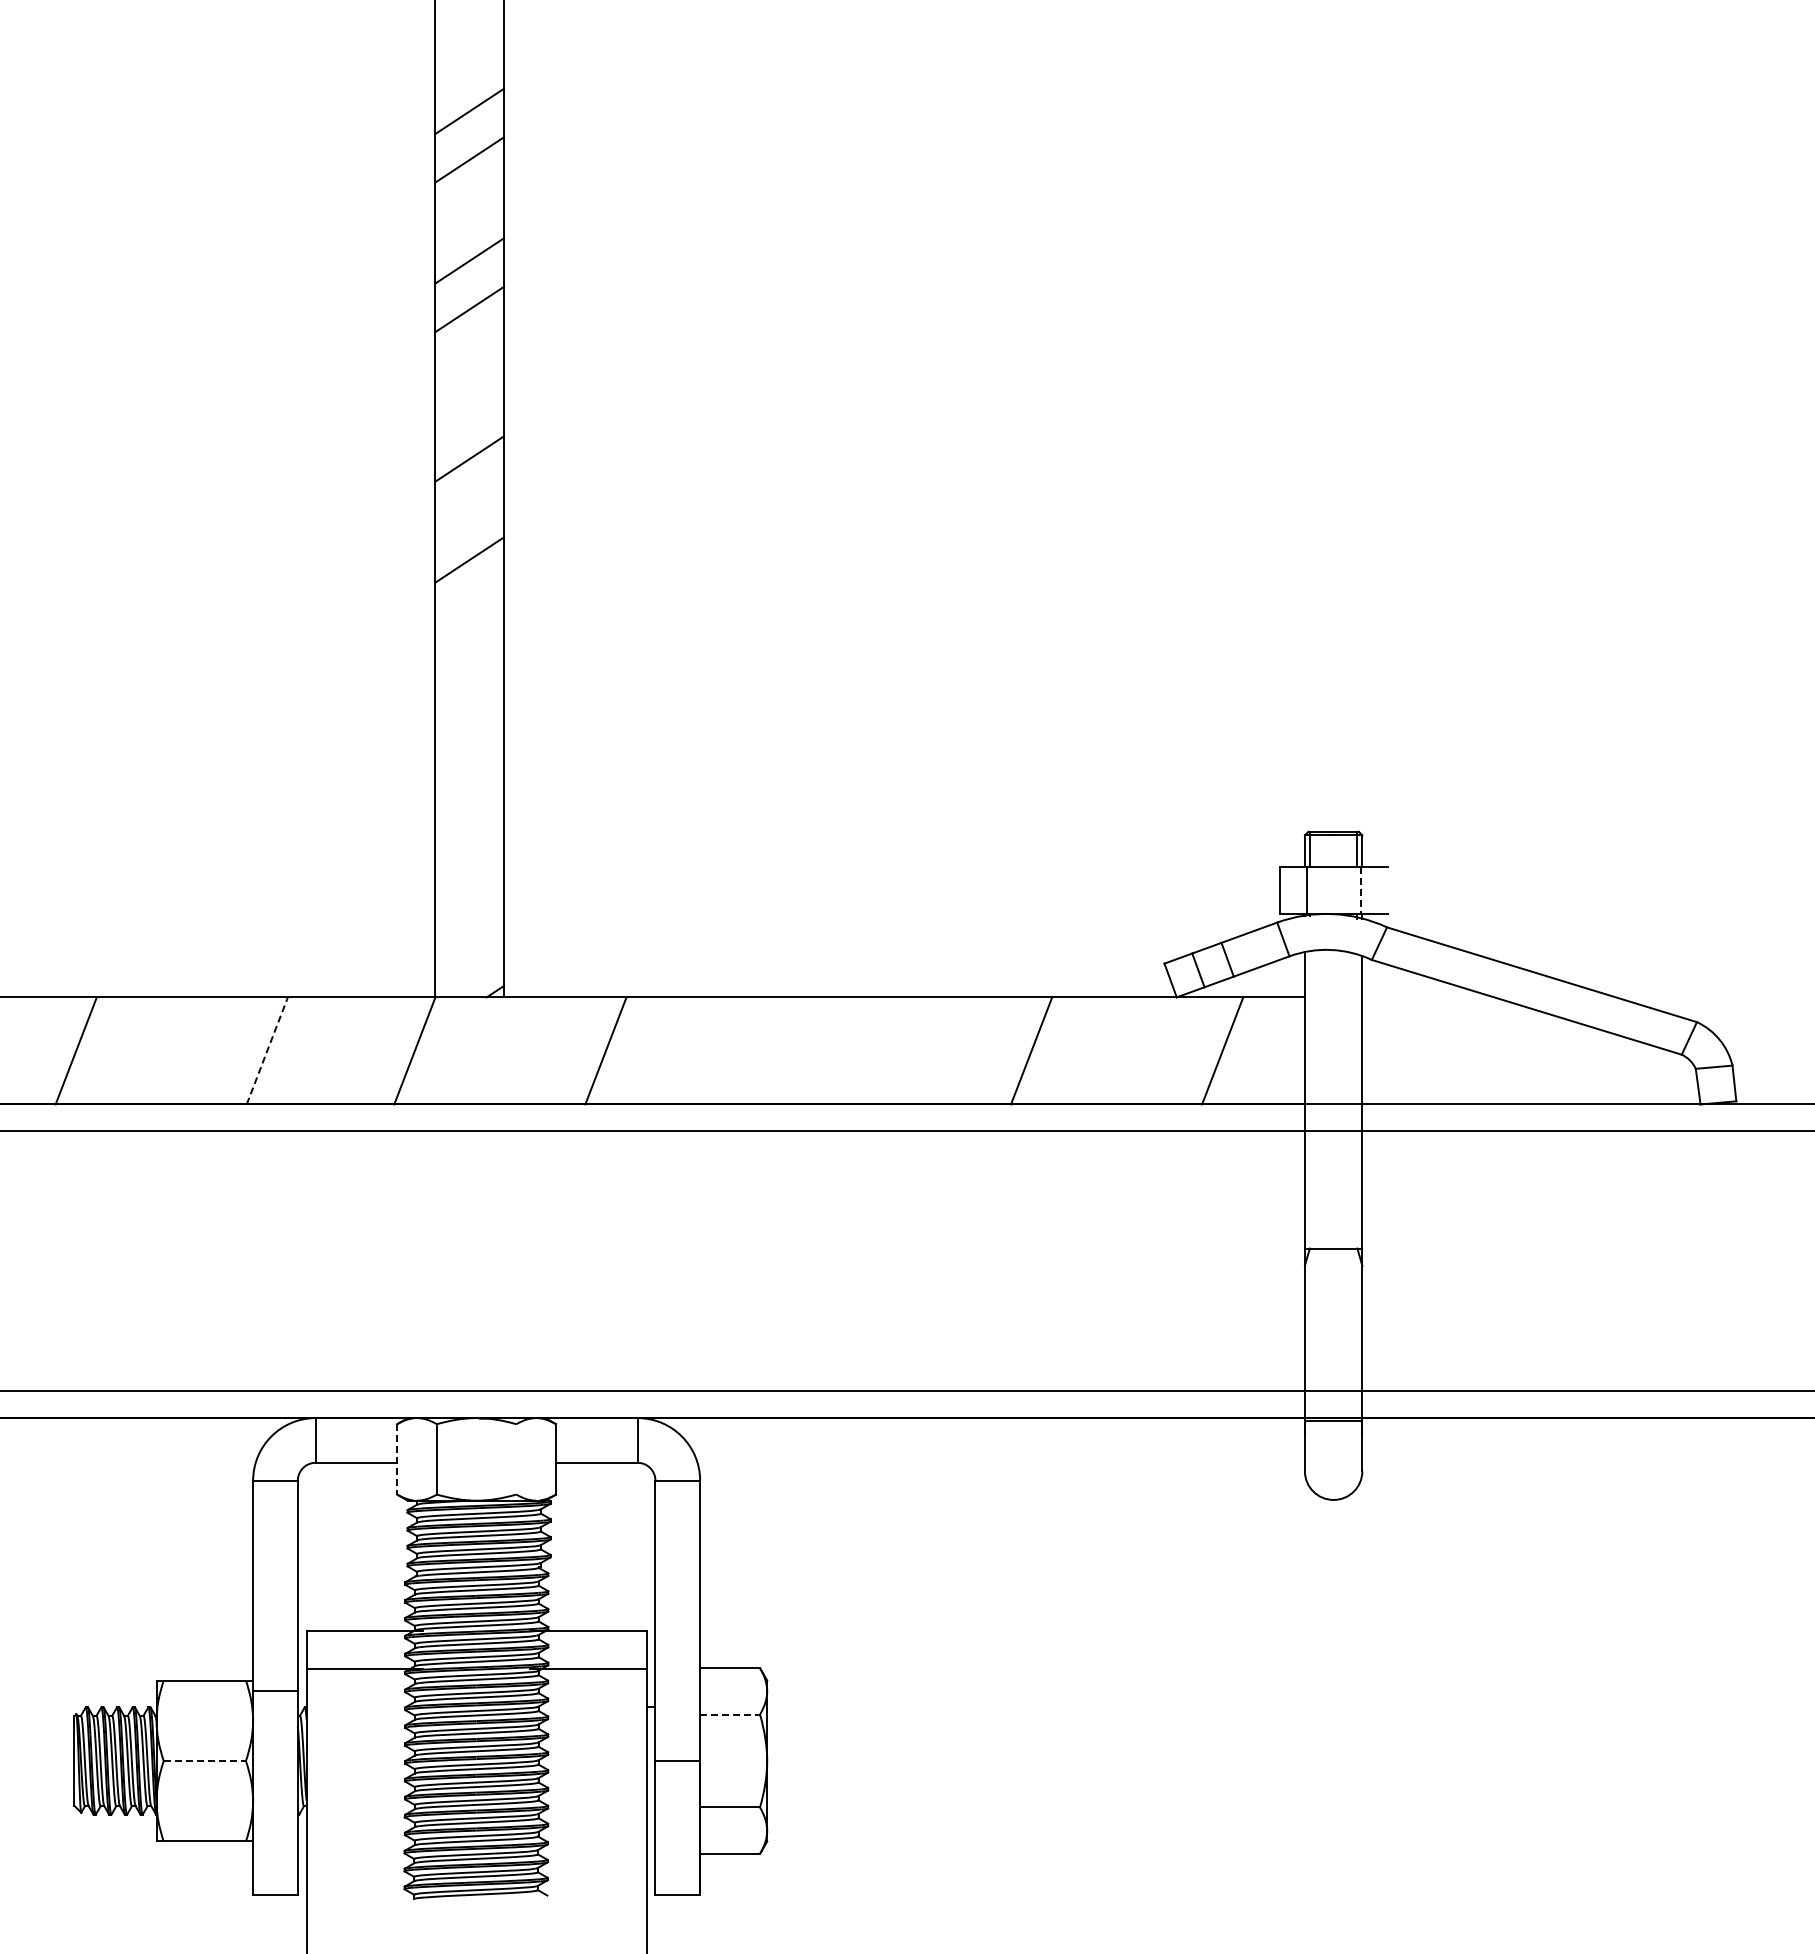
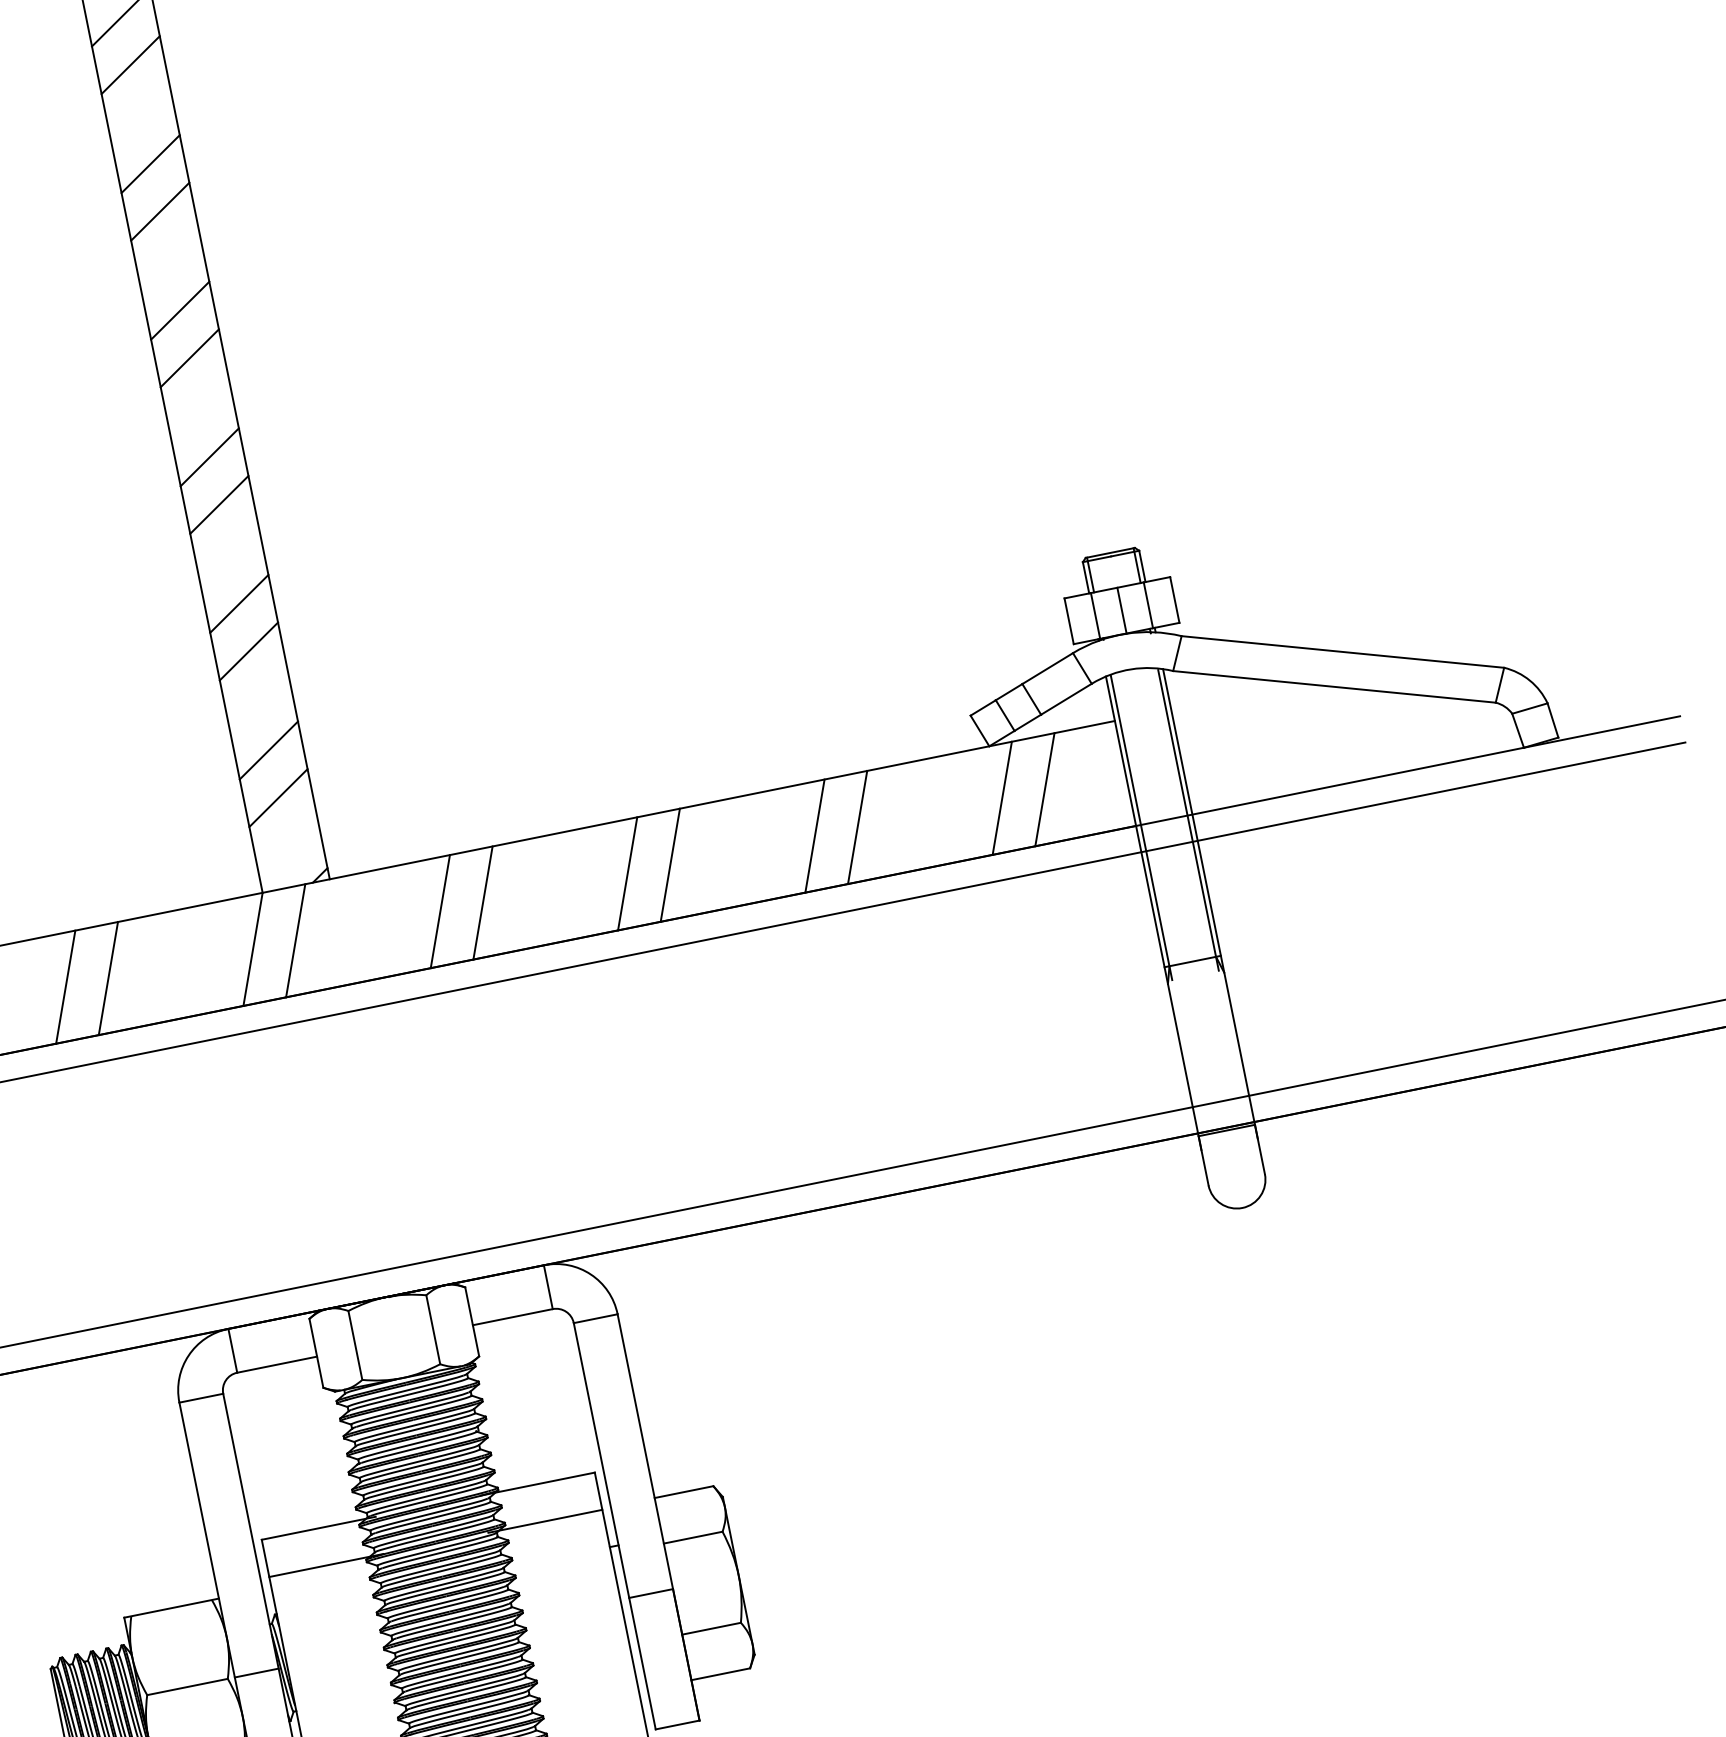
line: (469, 410) -> (180, 310), added
line: (469, 608) -> (219, 504), added
line: (469, 709) -> (239, 603), added
line: (469, 757) -> (248, 650), added
line: (469, 858) -> (268, 749), added
line: (1333, 890) -> (1121, 610), added
line: (1387, 890) -> (1174, 599), added
line: (1360, 891) -> (1148, 606), dashed -> solid
line: (469, 907) -> (278, 798), added
line: (223, 1050) -> (65, 986), added
line: (267, 1050) -> (108, 978), dashed -> solid
line: (457, 1050) -> (294, 940), added
line: (649, 1050) -> (482, 902), added
line: (796, 1050) -> (627, 873), added
line: (840, 1050) -> (670, 864), added
line: (987, 1050) -> (814, 835), added
line: (1178, 1050) -> (1001, 798), added
line: (1309, 1107) -> (1141, 828), added
line: (1357, 1109) -> (1188, 820), added
line: (397, 1459) -> (316, 1353), dashed -> solid
line: (516, 1459) -> (433, 1329), added
line: (275, 1691) -> (256, 1673), moved
line: (730, 1714) -> (693, 1537), dashed -> solid
line: (205, 1761) -> (188, 1687), dashed -> solid

